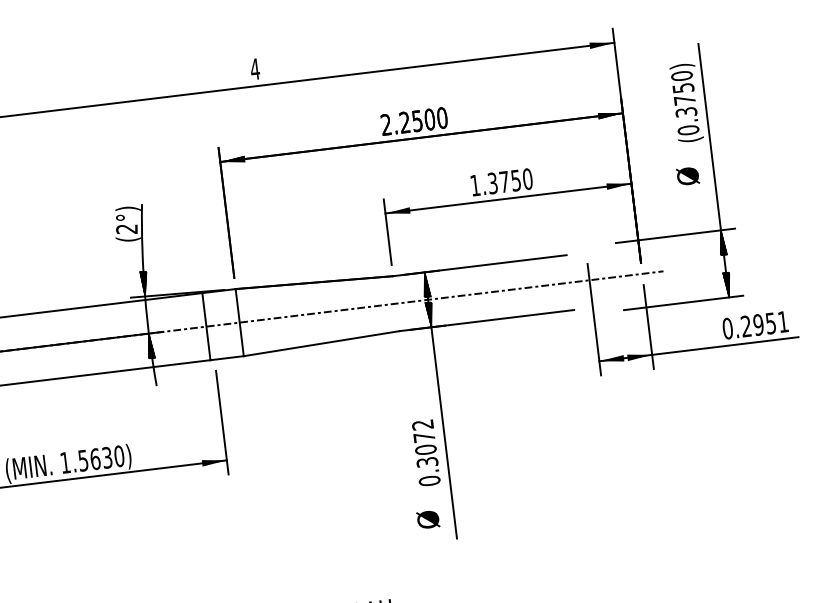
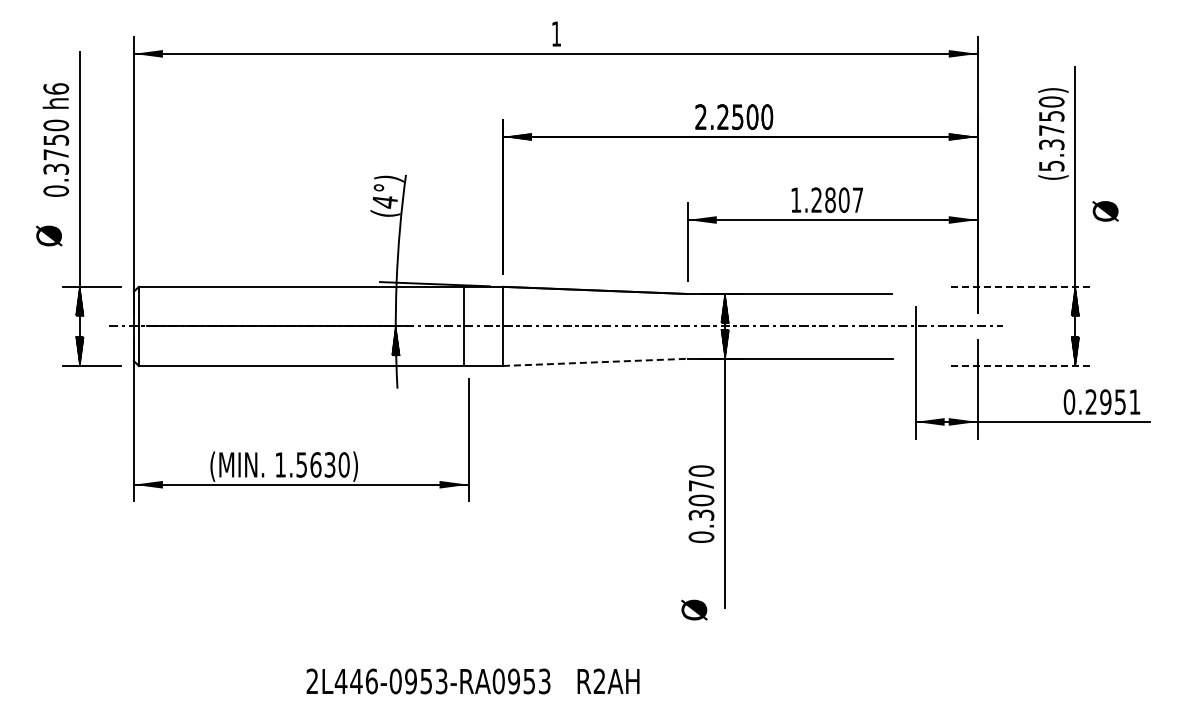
text: (255, 68) -> (556, 33), 4 -> 1
text: (688, 129) -> (1051, 165), (0.3750) -> (5.3750)
text: (687, 176) -> (1105, 211), moved
text: (510, 181) -> (837, 200), 1.3750 -> 1.2807
text: (126, 229) -> (384, 202), (2°) -> (4°)
line: (676, 235) -> (1022, 286), solid -> dashed
hatch: (144, 283) -> (397, 267), removed
line: (684, 302) -> (1022, 365), solid -> dashed
line: (321, 343) -> (595, 362), solid -> dashed
text: (422, 424) -> (701, 470), 0.3072 -> 0.3070
text: (428, 519) -> (694, 609), moved

